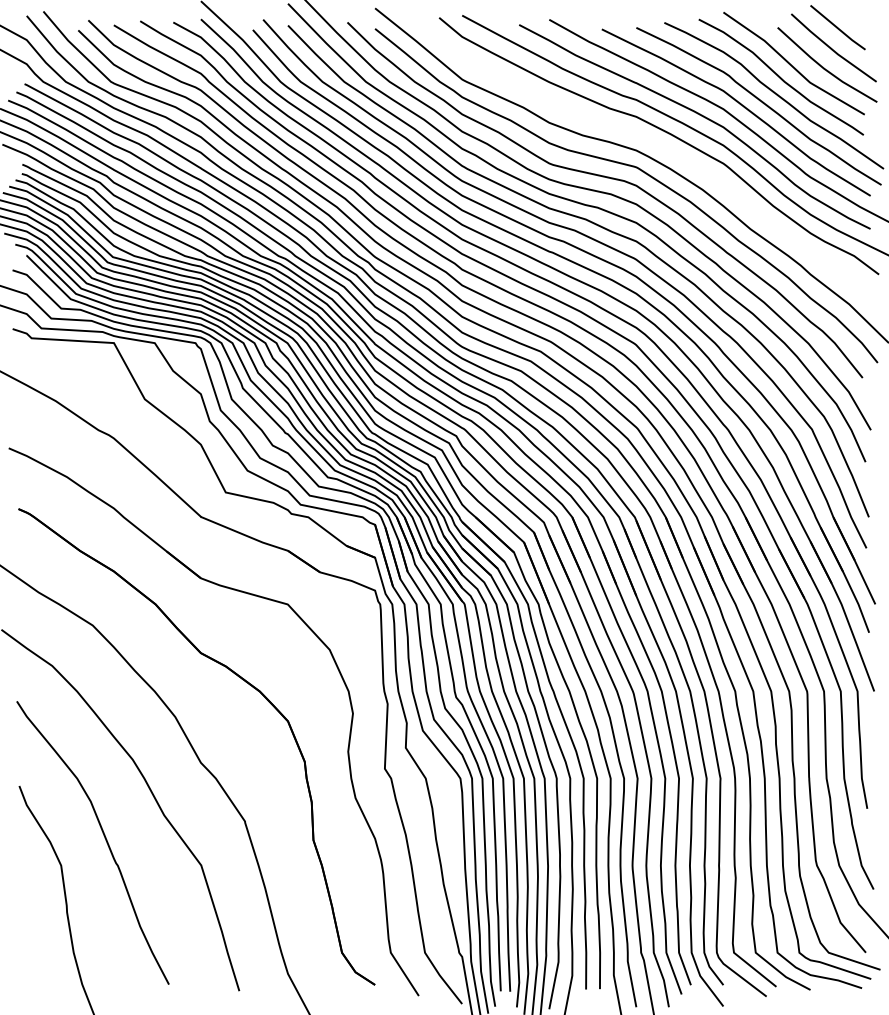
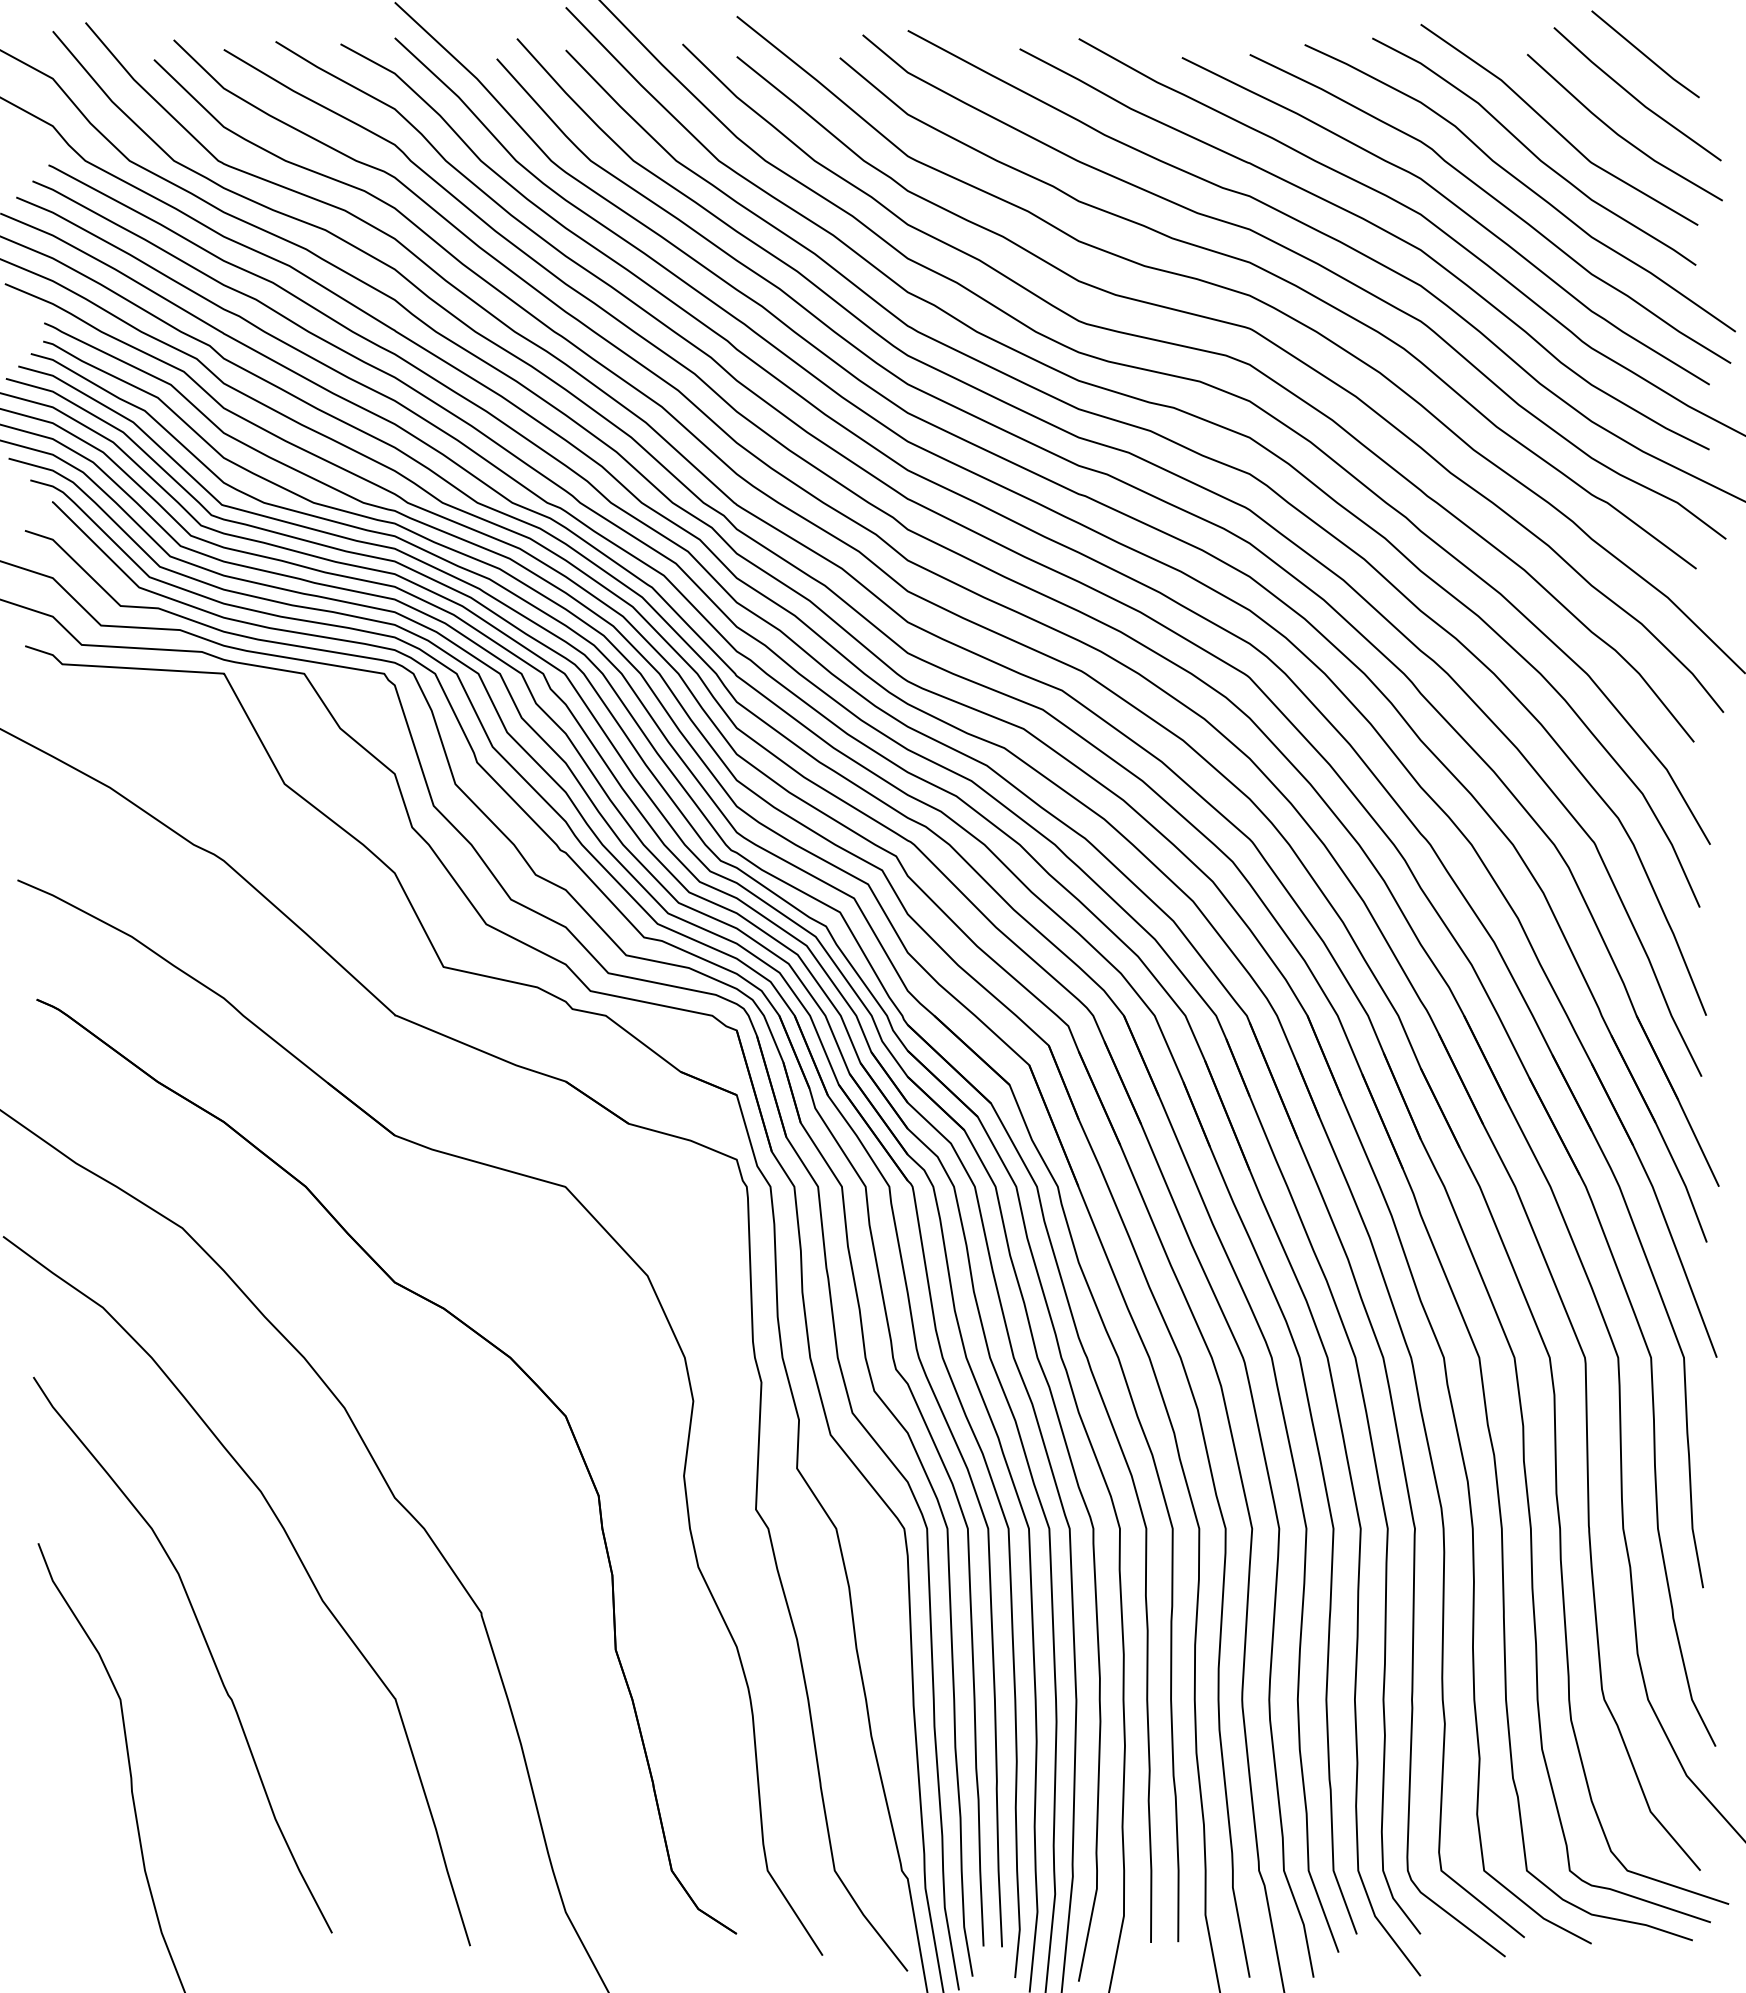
curve: (653, 143) -> (1283, 281), added

